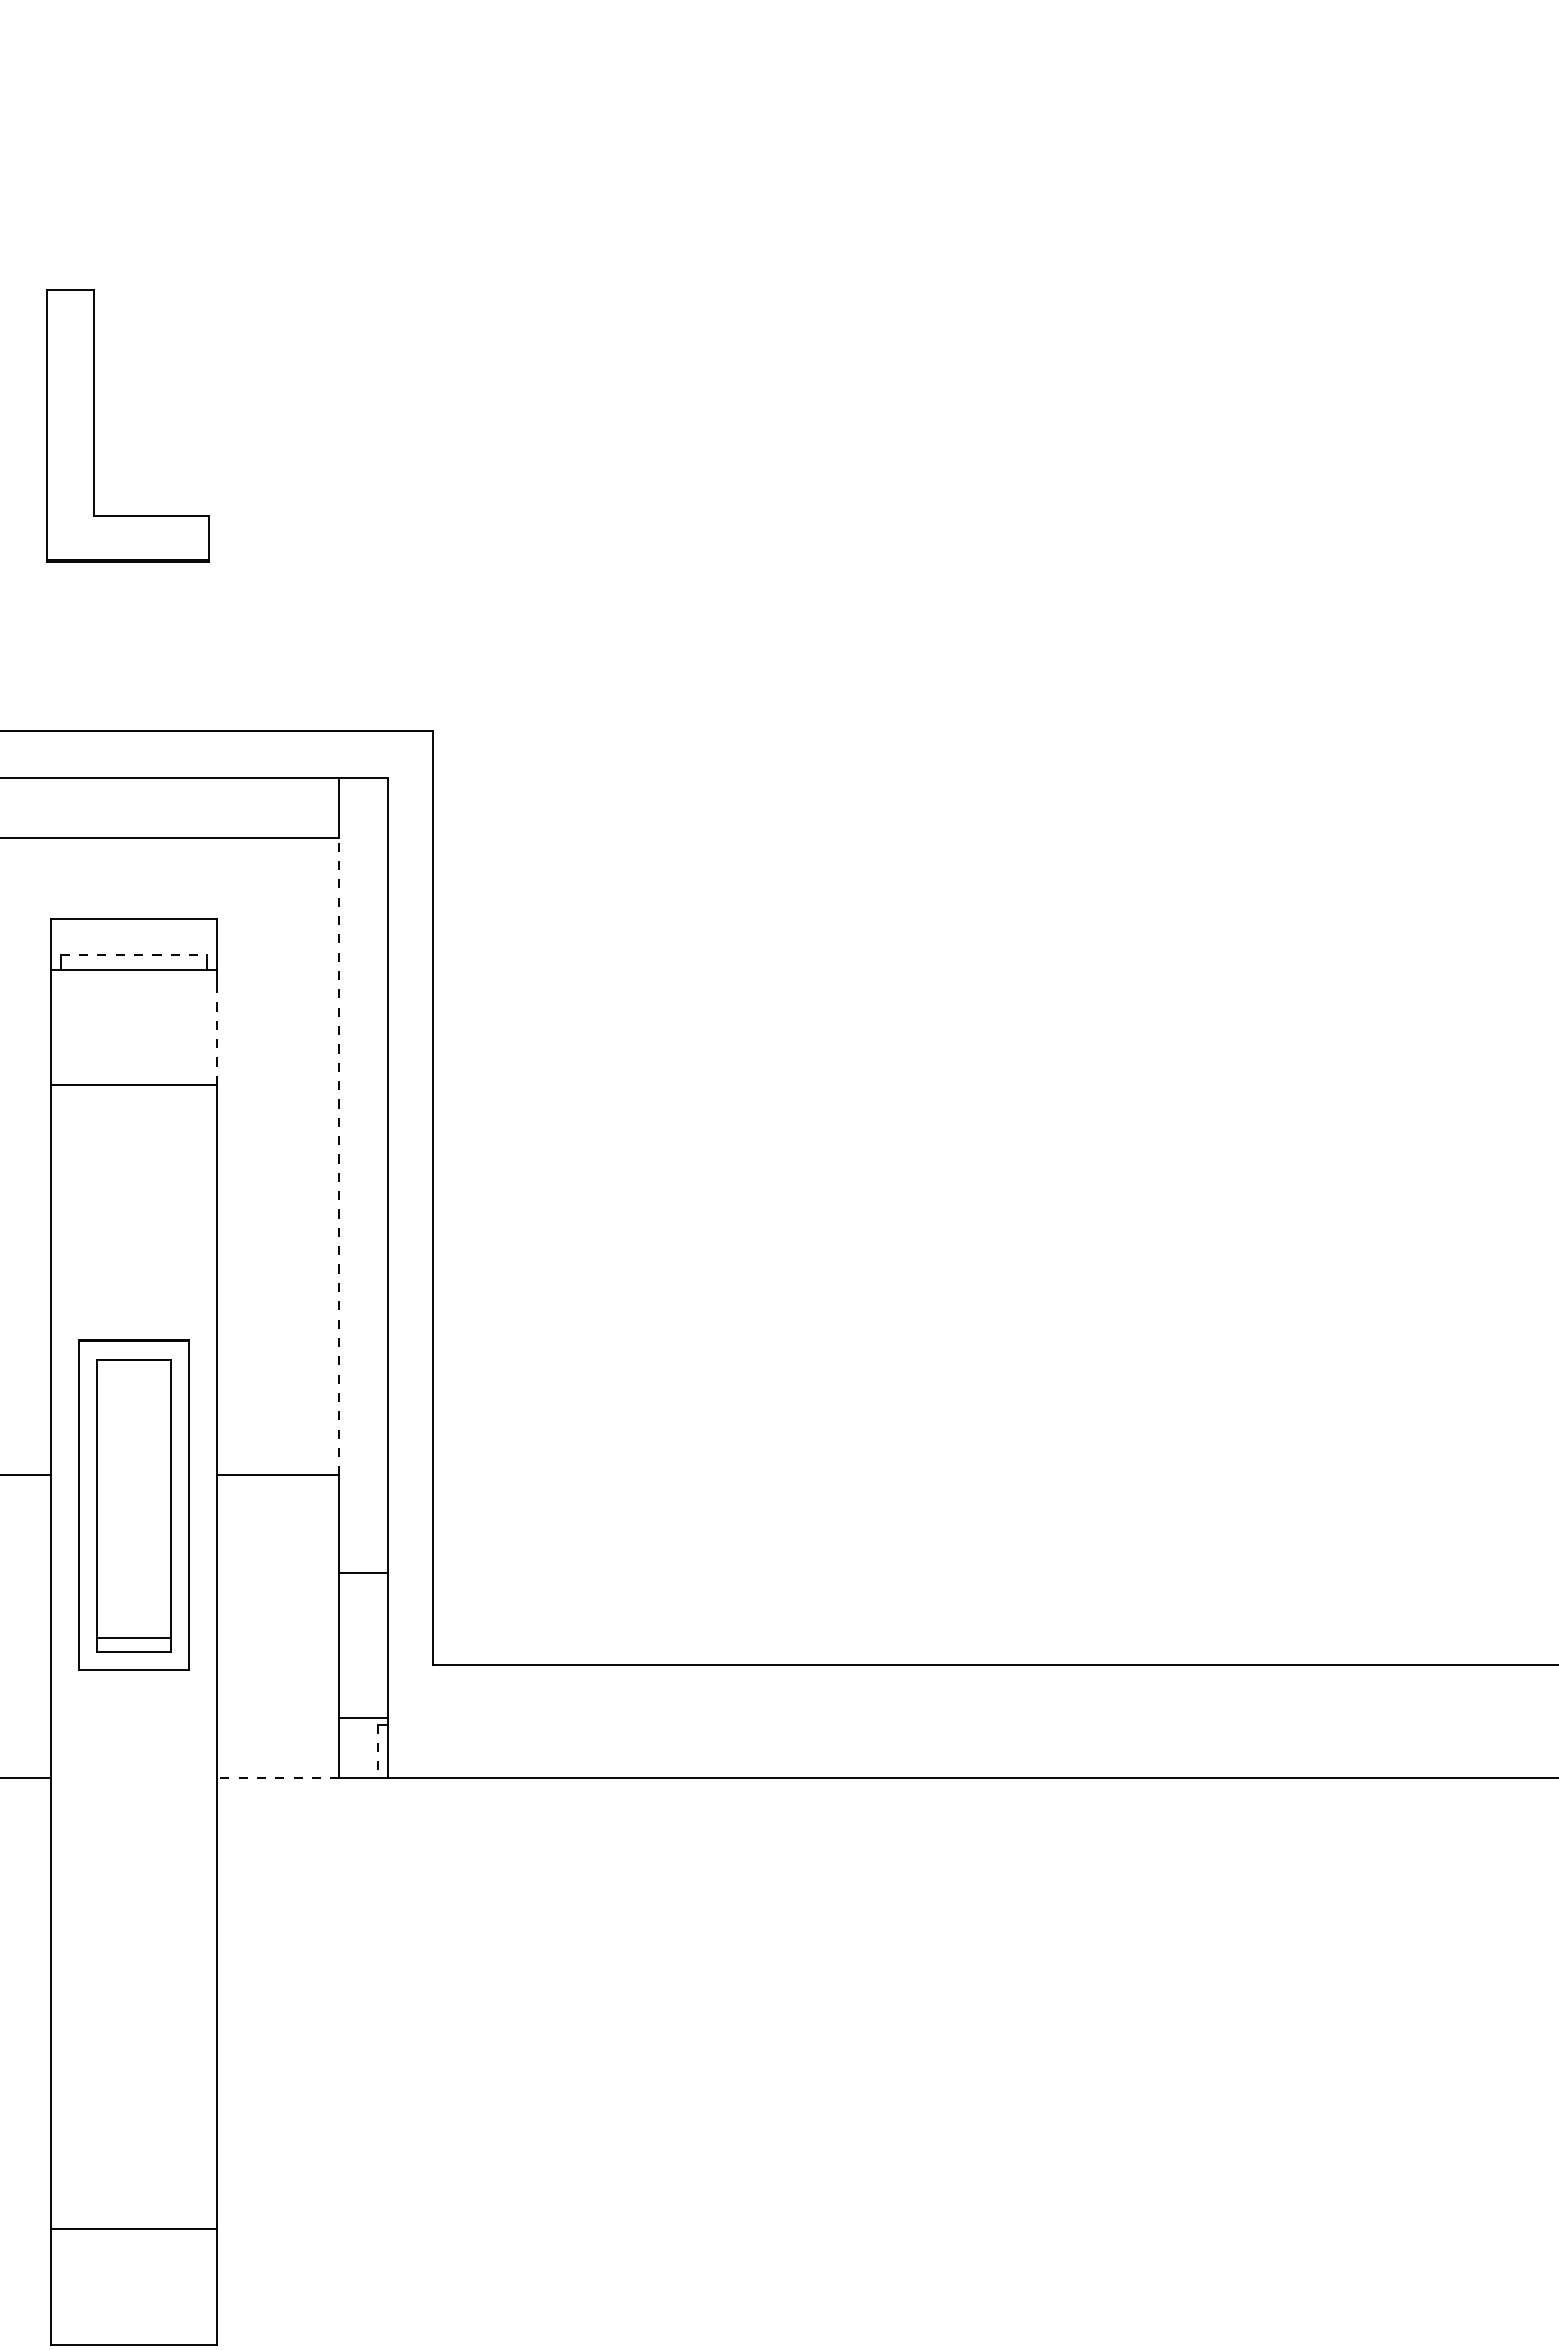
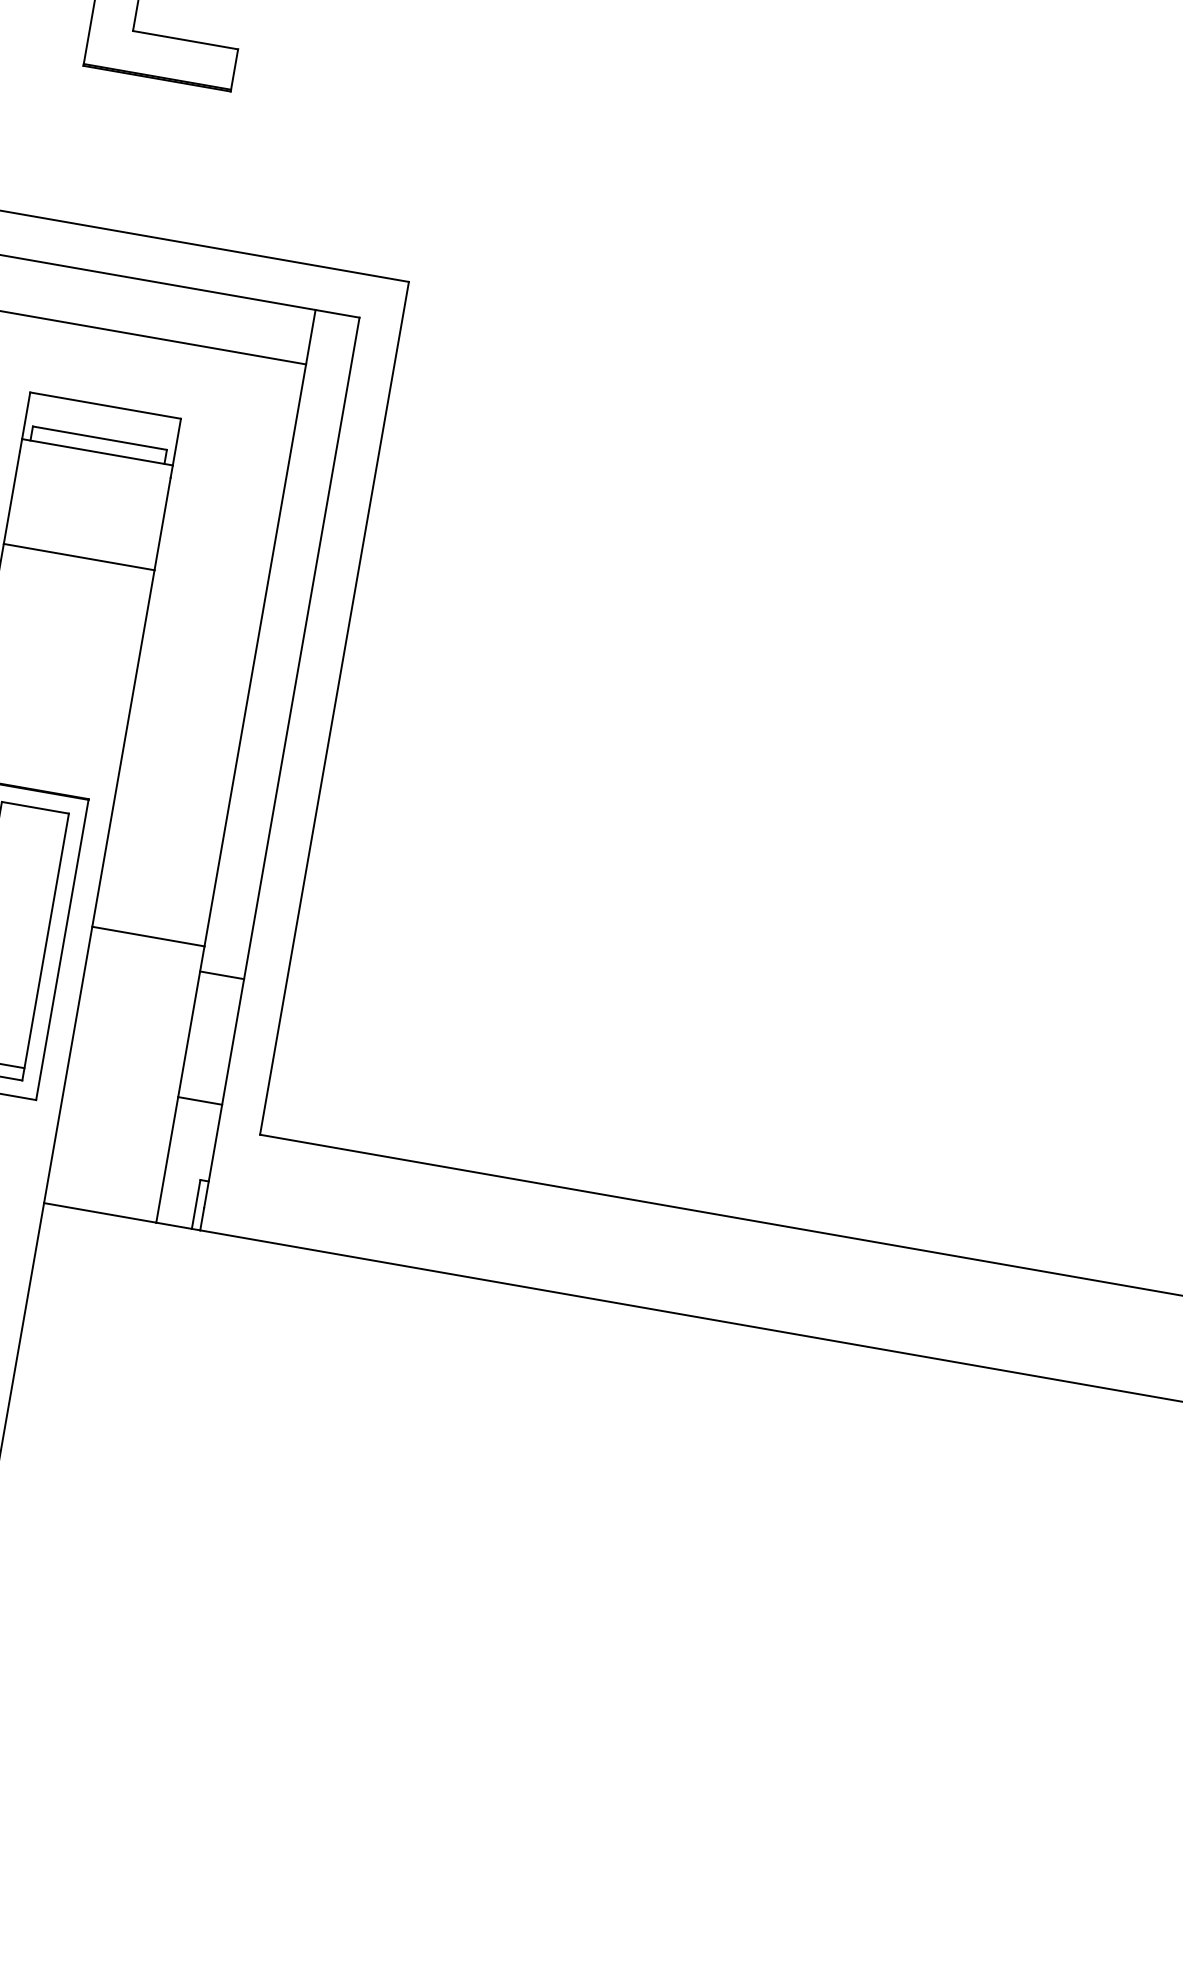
line: (134, 954) -> (100, 438), dashed -> solid
line: (216, 1034) -> (162, 524), dashed -> solid
line: (339, 1156) -> (255, 655), dashed -> solid
line: (363, 1572) -> (222, 974), moved
line: (363, 1717) -> (200, 1100), moved
line: (378, 1751) -> (196, 1204), dashed -> solid
line: (277, 1778) -> (99, 1213), dashed -> solid

